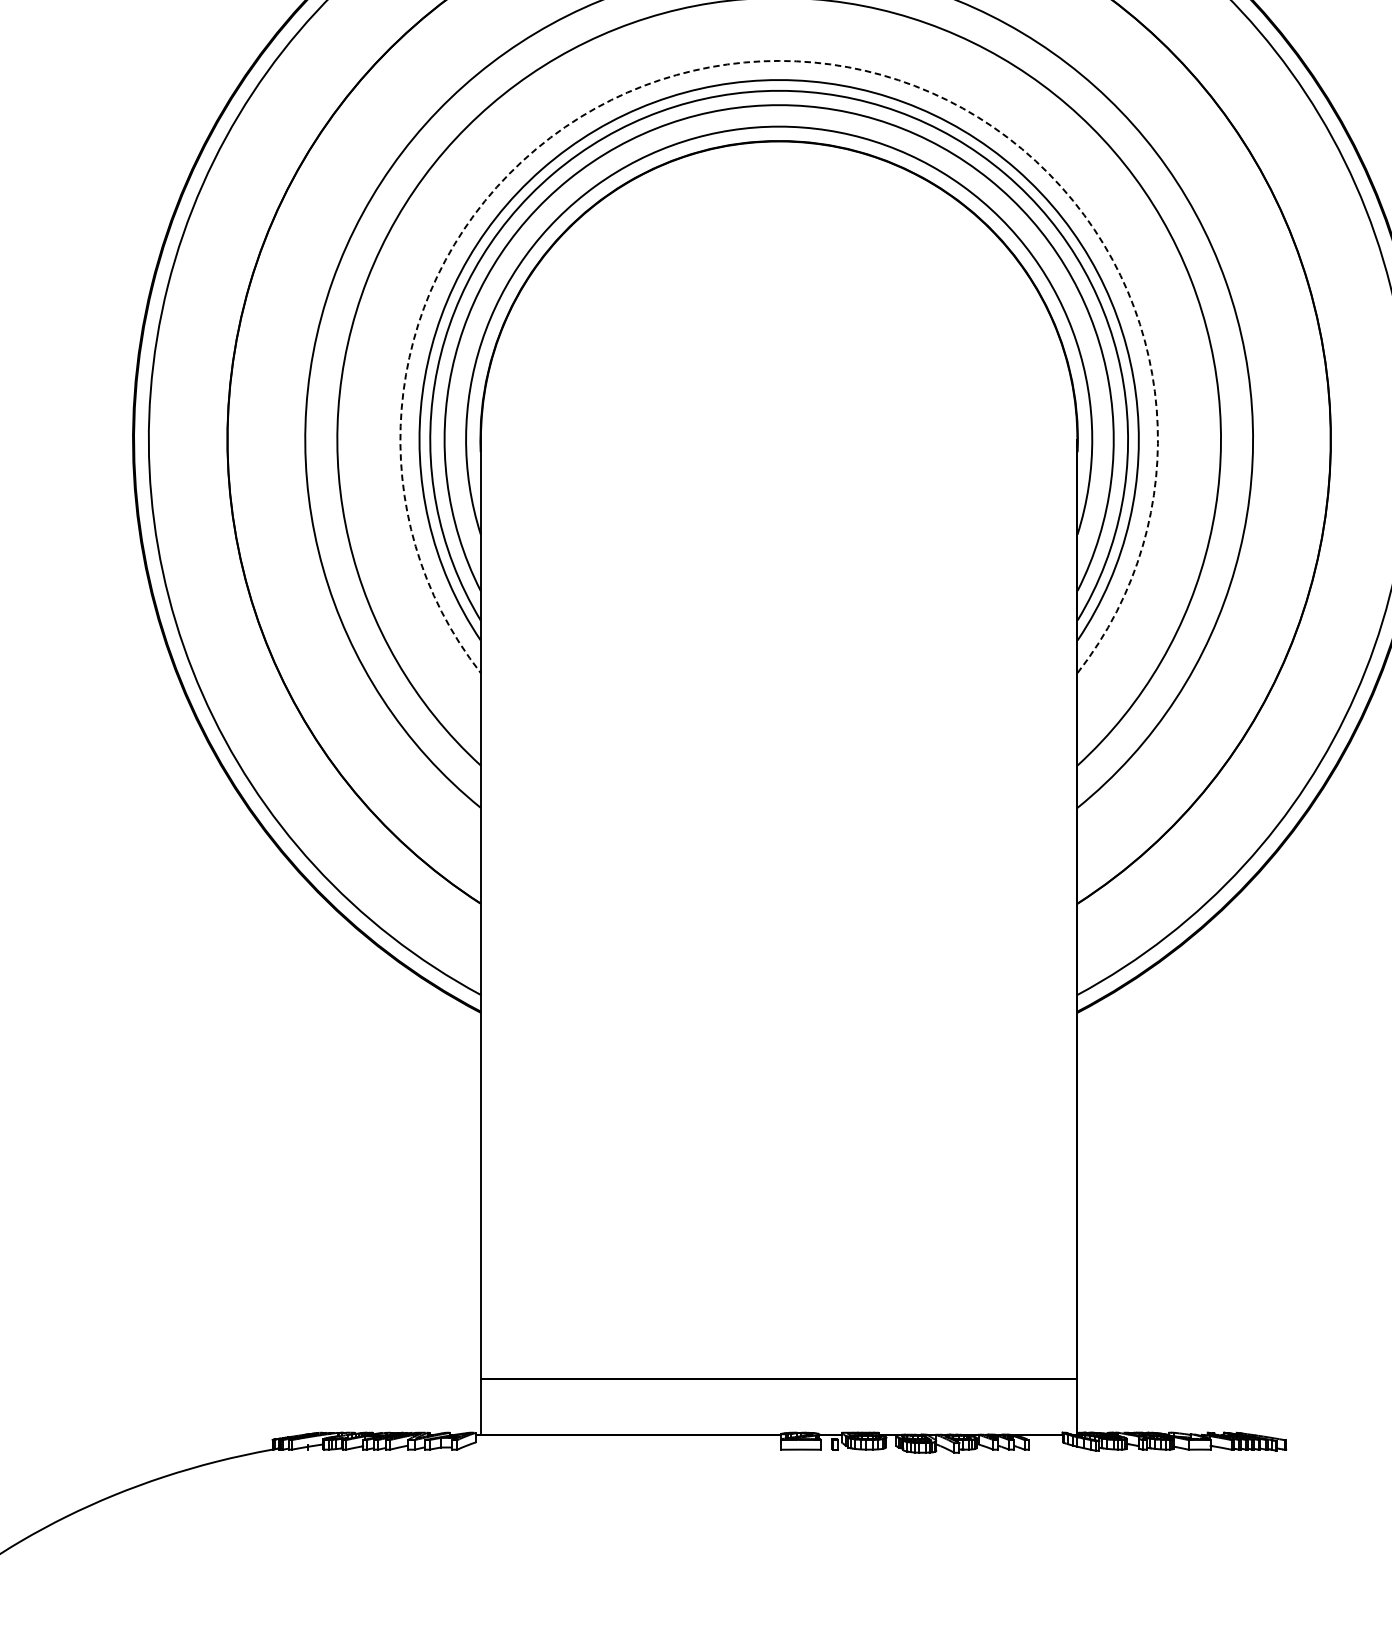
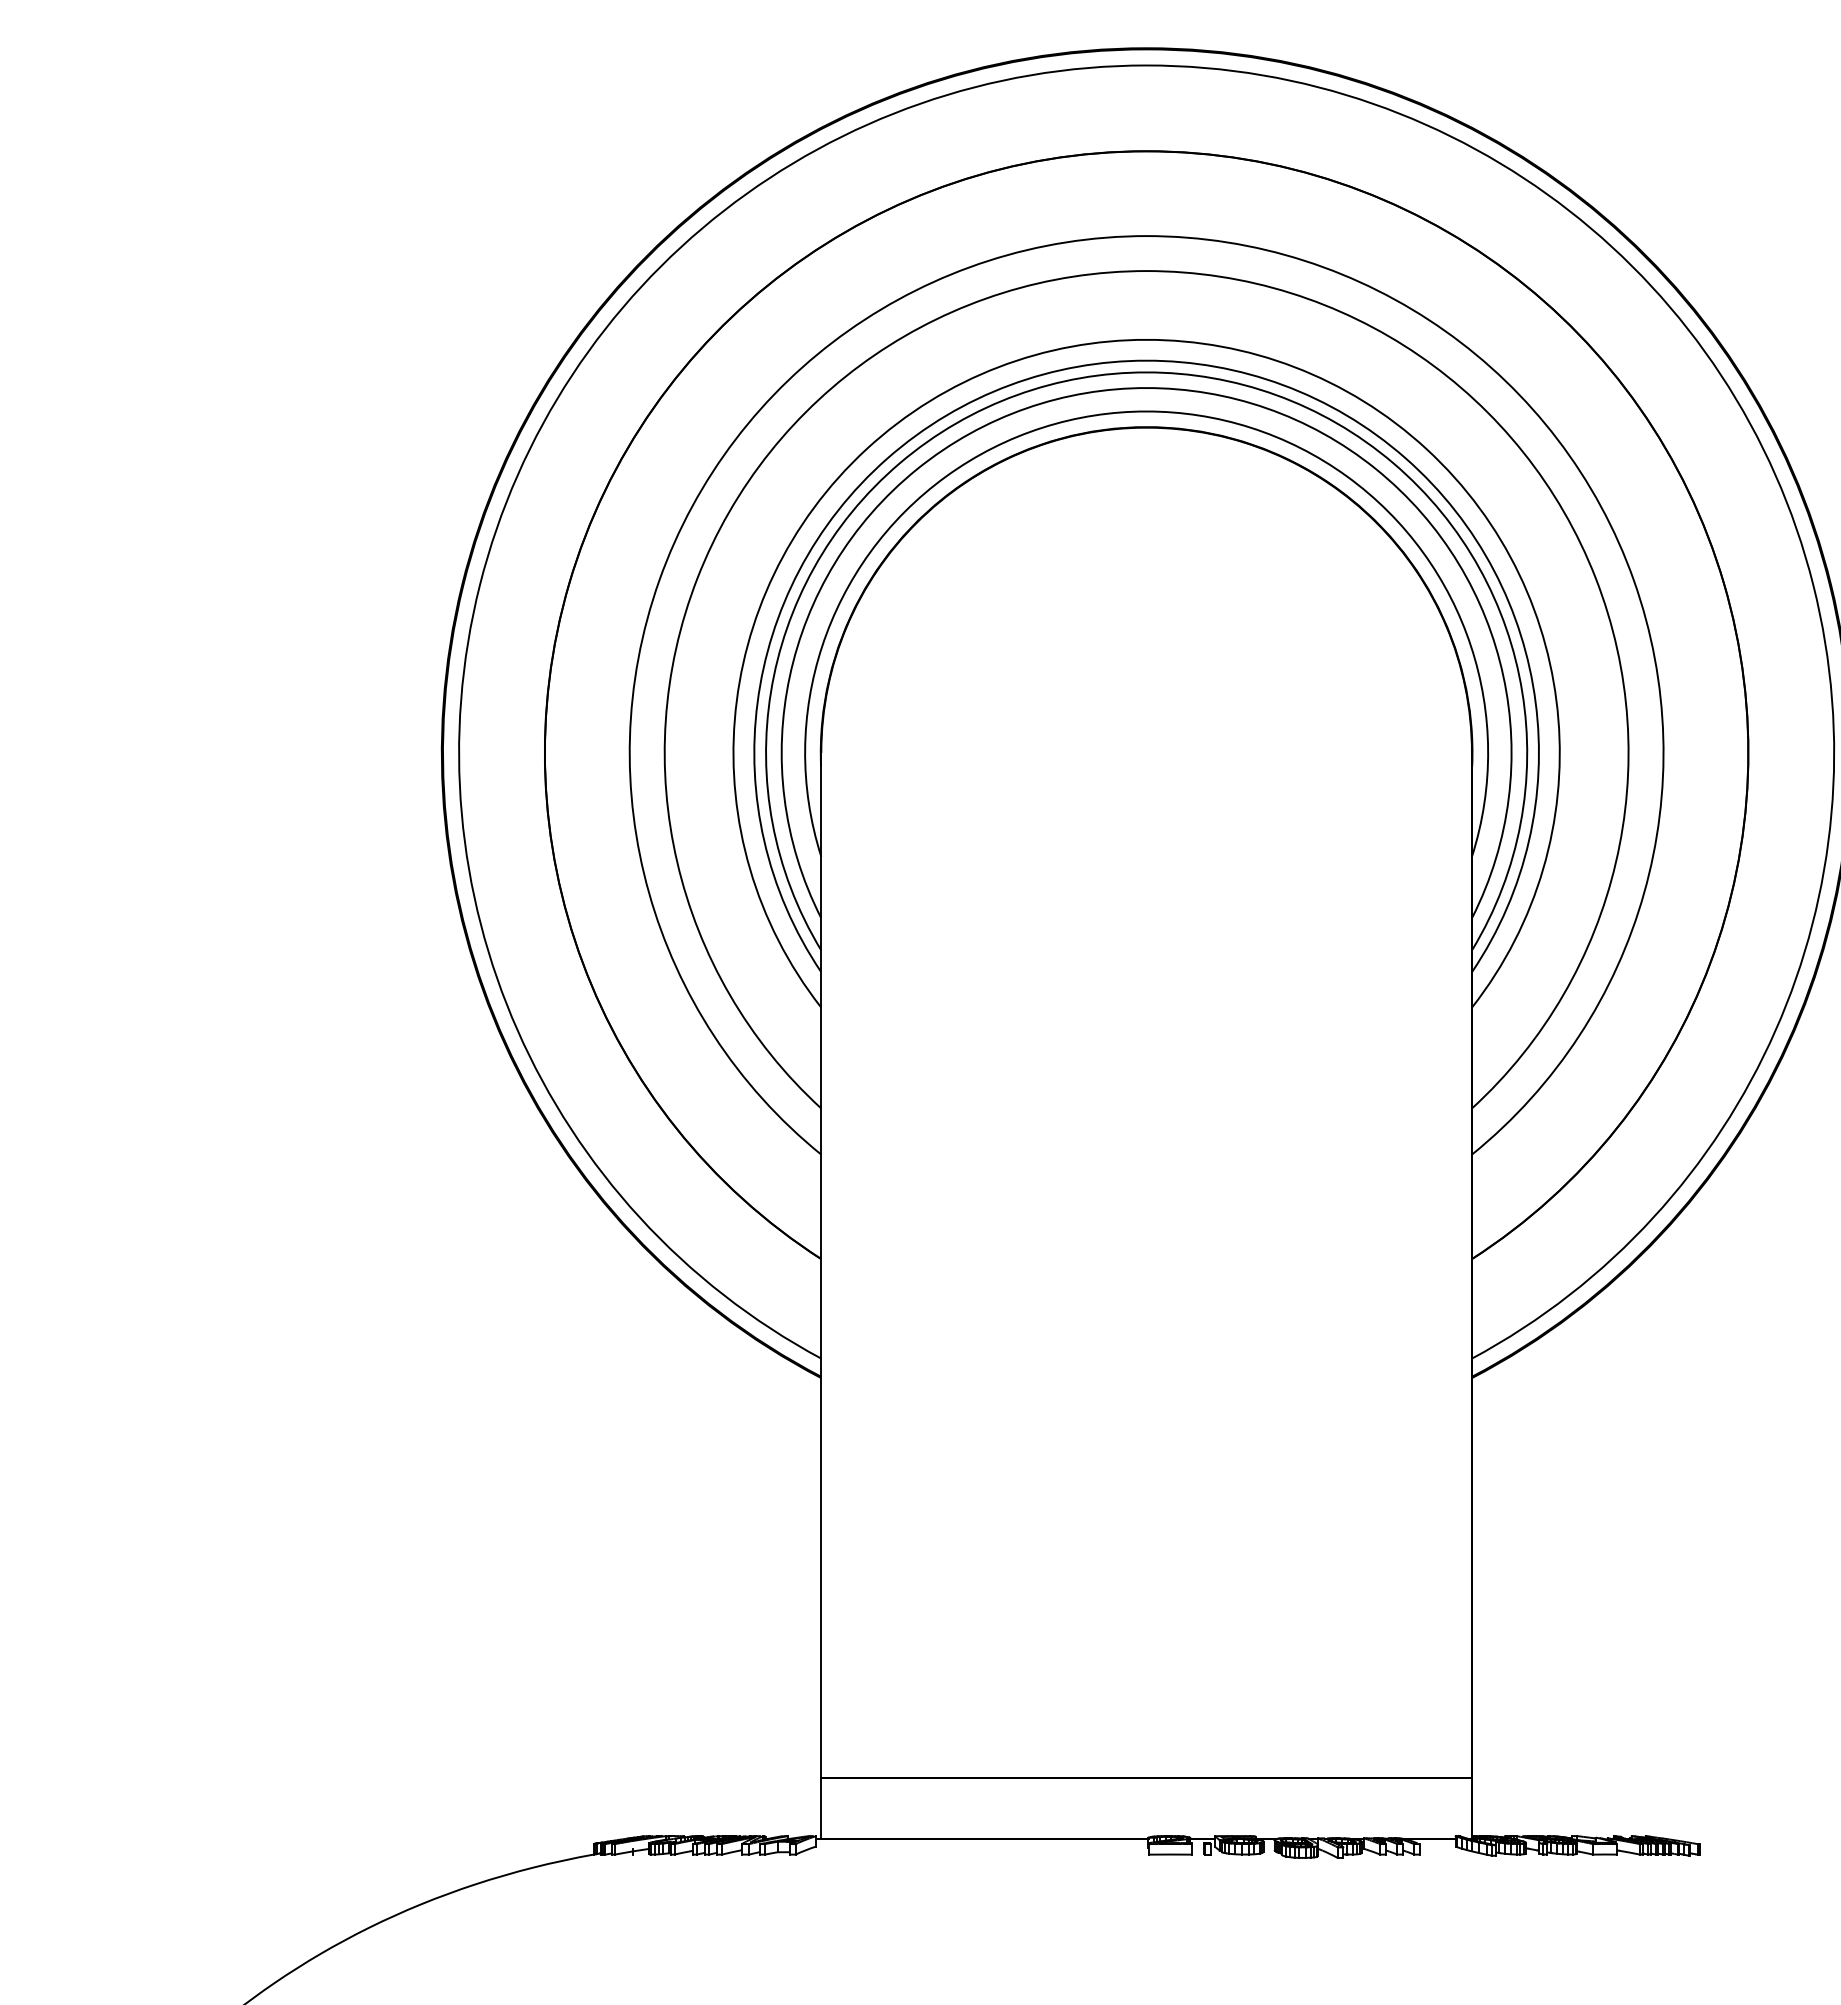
arc: (779, 60) -> (1146, 339), dashed -> solid

